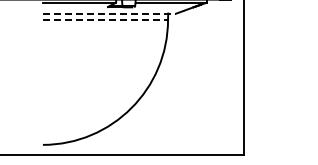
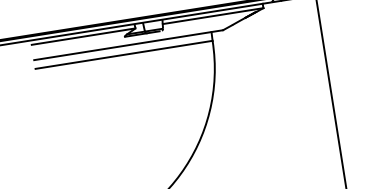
line: (109, 13) -> (128, 45), dashed -> solid
line: (105, 19) -> (124, 54), dashed -> solid

